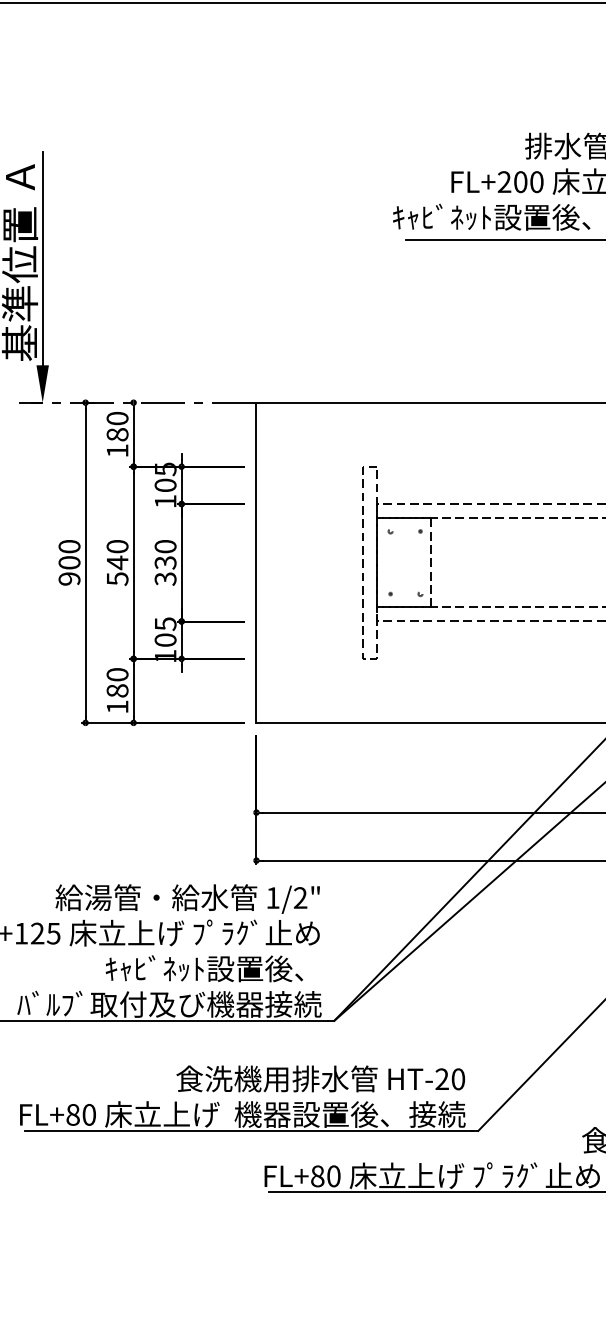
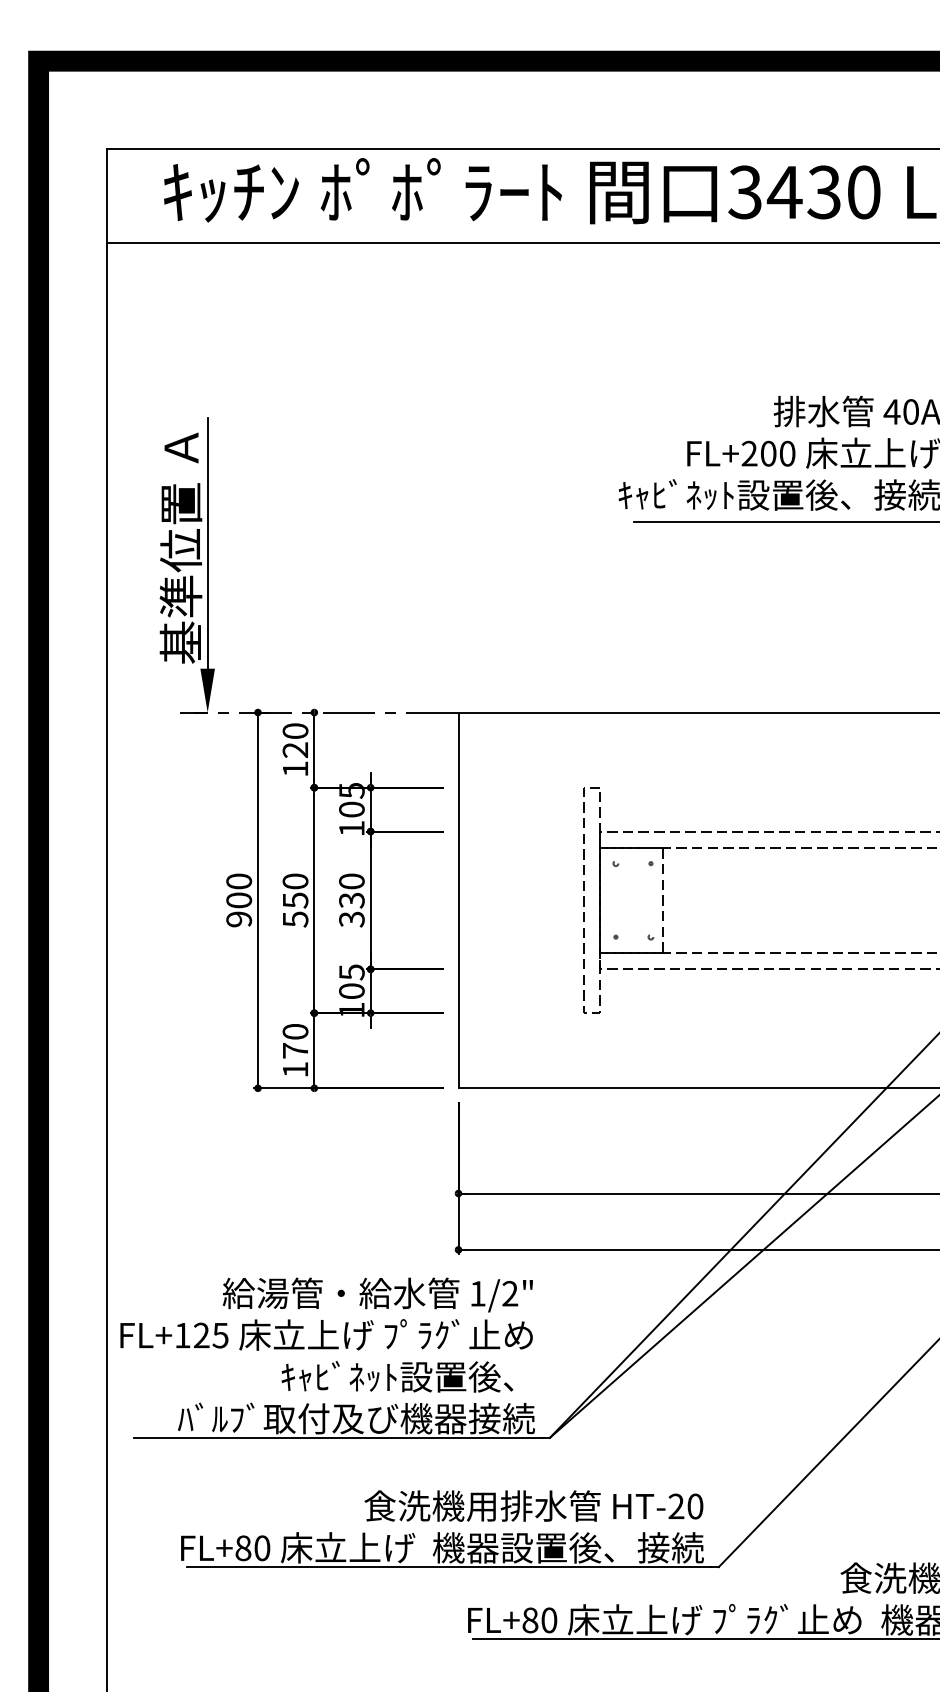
text: (117, 435) -> (295, 750), 180 -> 120
text: (117, 562) -> (295, 900), 540 -> 550
text: (117, 690) -> (295, 1050), 180 -> 170

